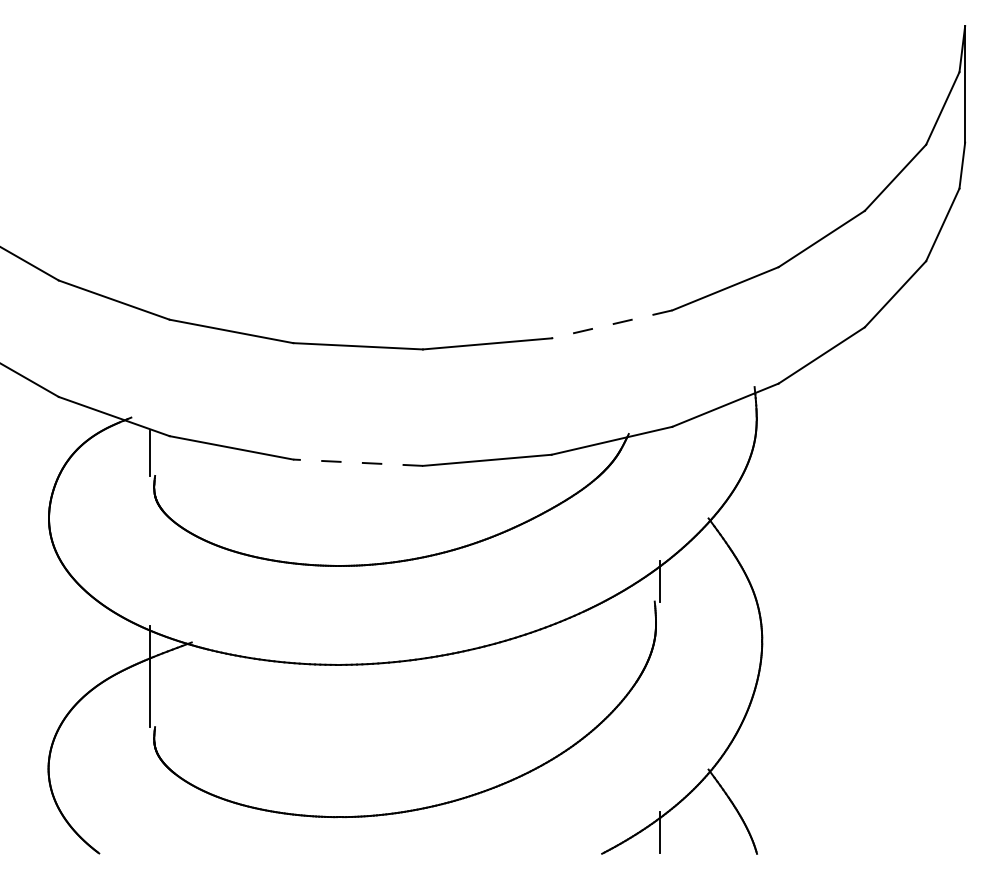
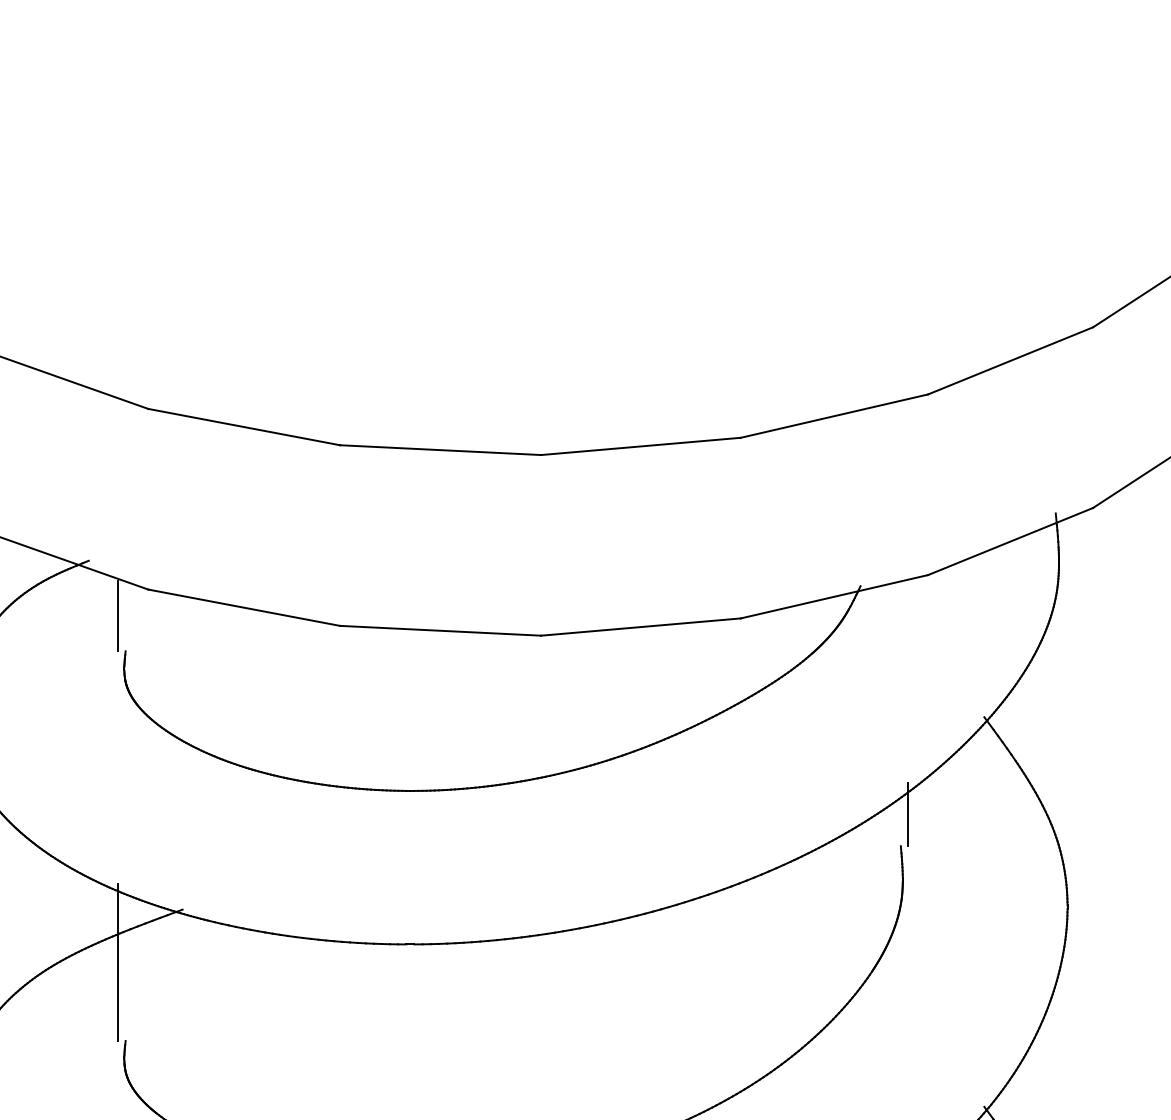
line: (611, 324) -> (833, 416), dashed -> solid
line: (358, 462) -> (441, 630), dashed -> solid

